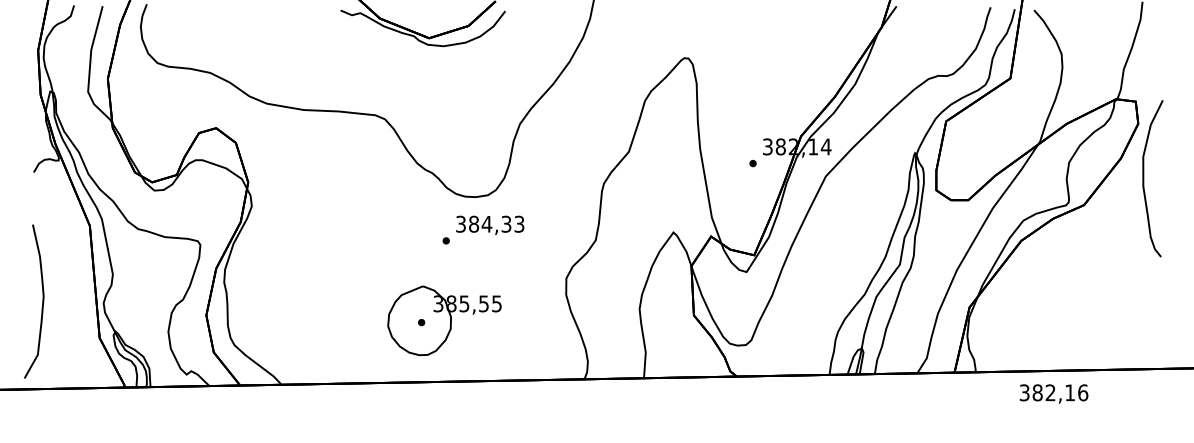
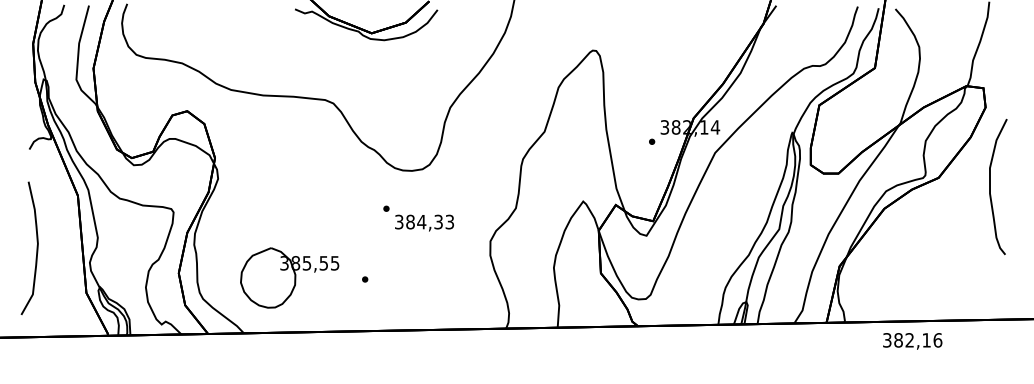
curve: (1144, 178) -> (991, 186), moved
text: (490, 225) -> (424, 223), moved
curve: (42, 301) -> (36, 248), moved
part: (444, 320) -> (289, 277), moved

